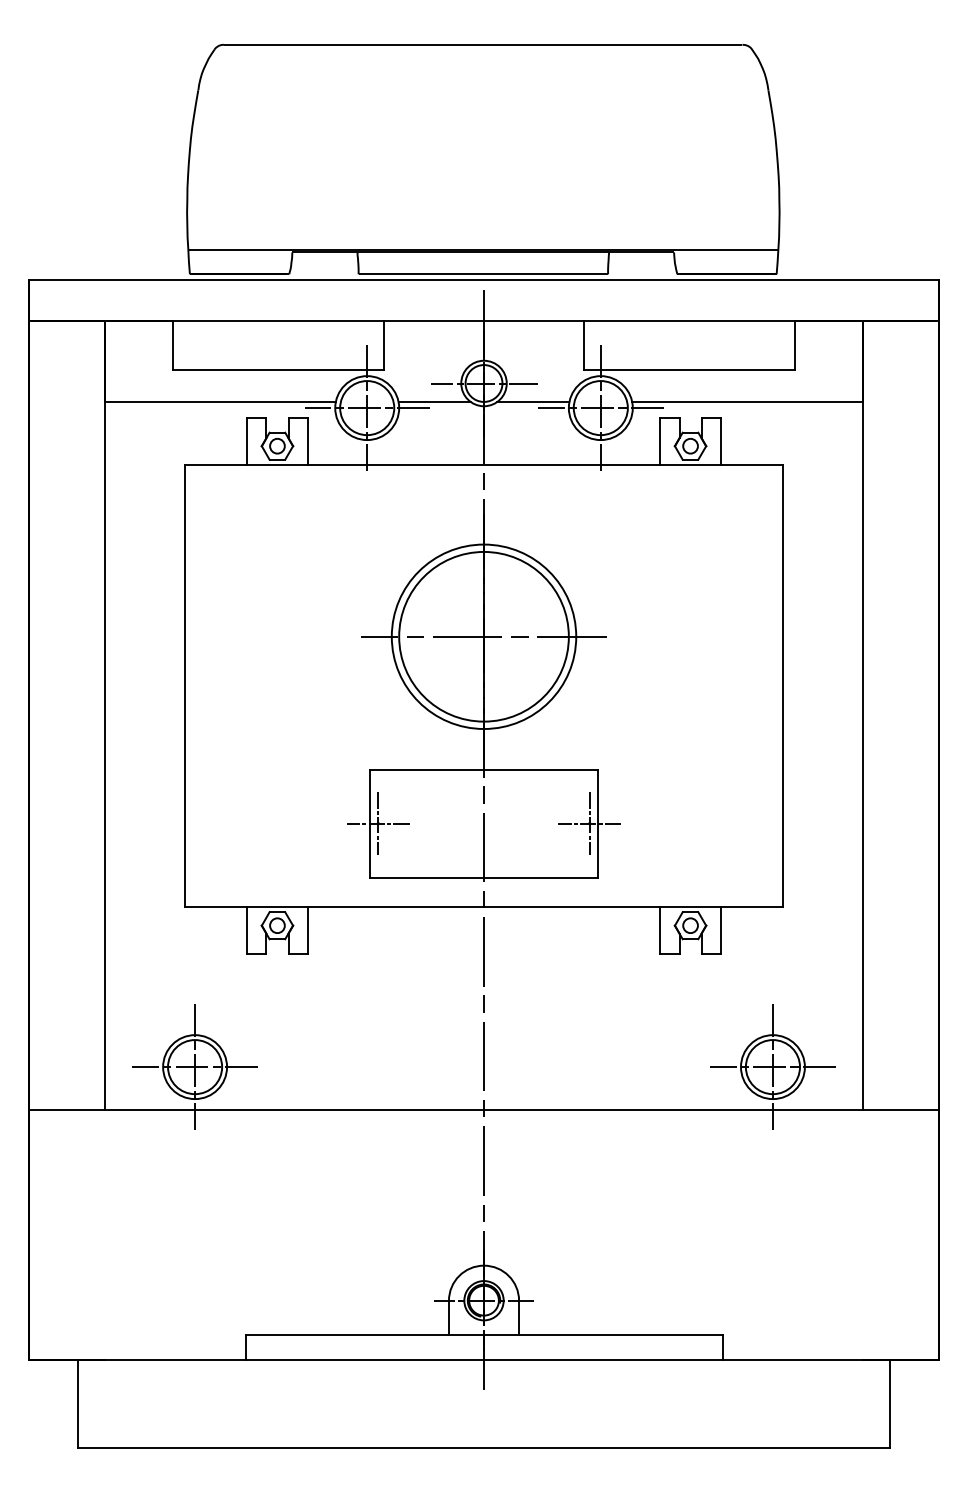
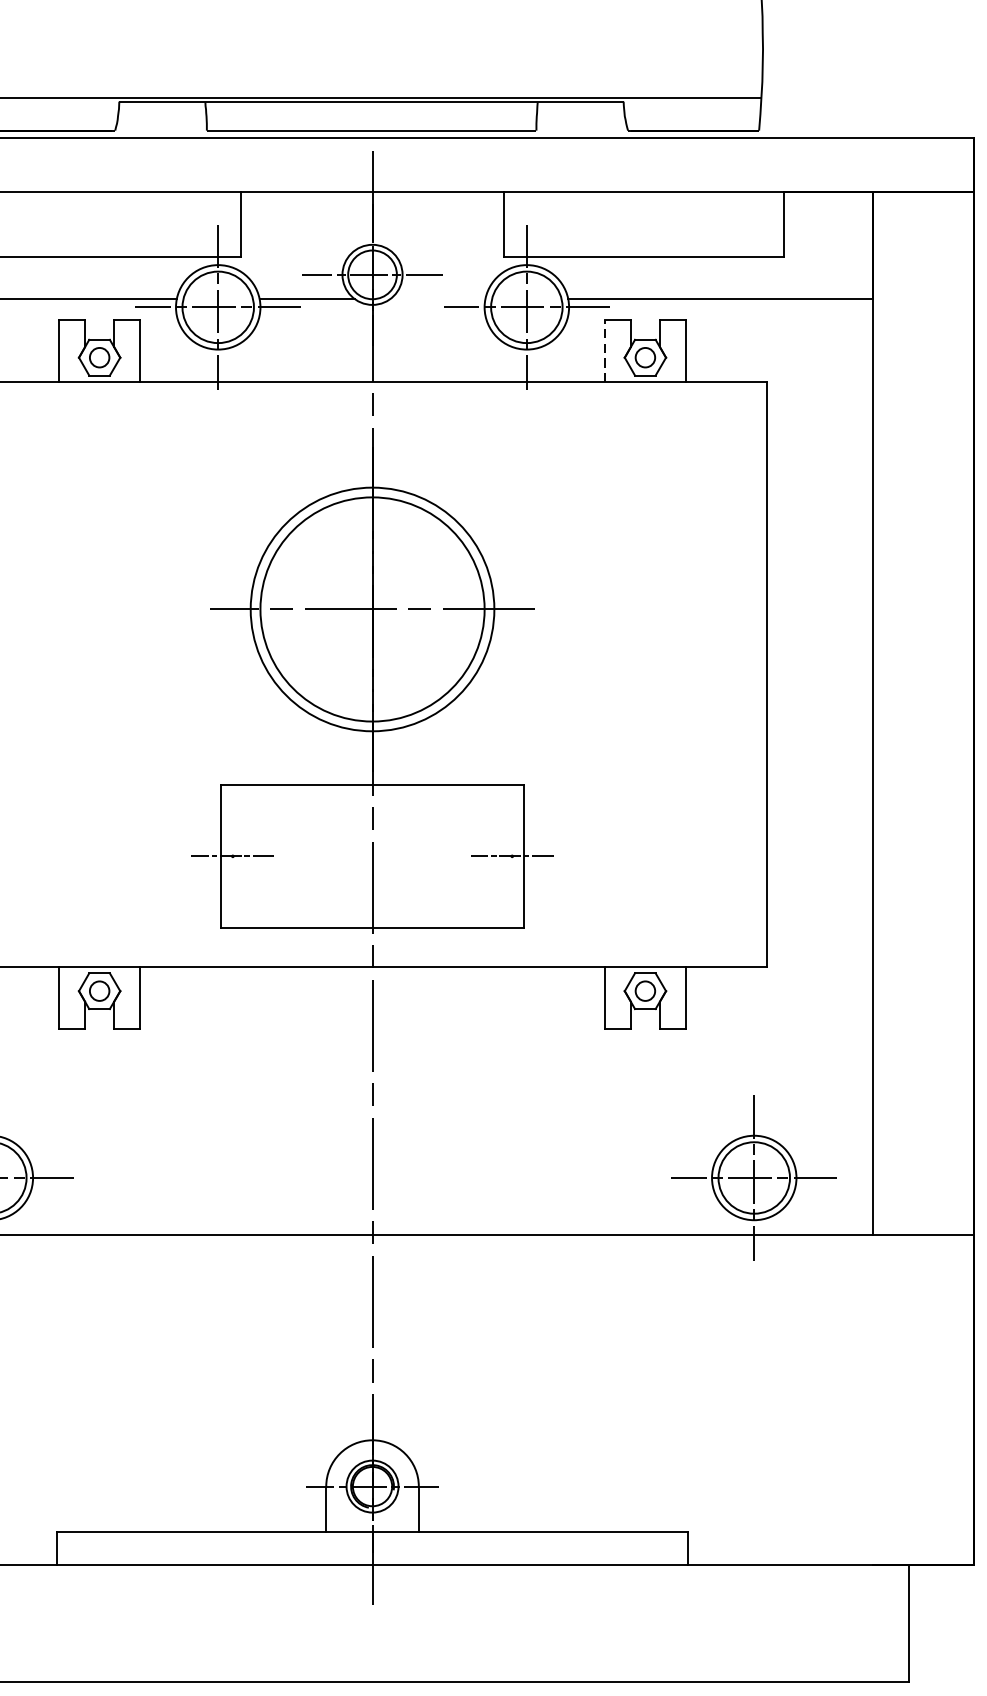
line: (533, 401) -> (437, 298), removed
line: (659, 440) -> (604, 350), solid -> dashed
line: (378, 823) -> (233, 856), removed
line: (589, 823) -> (511, 856), removed

